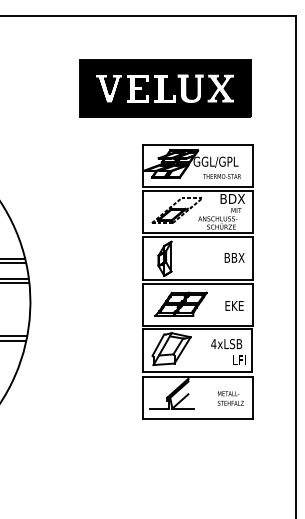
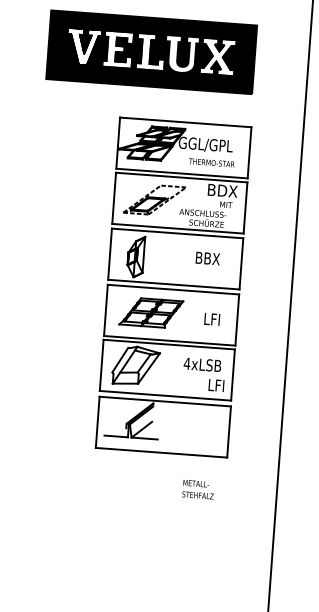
text: (234, 257) -> (207, 258), moved
text: (234, 305) -> (215, 319), EKE -> LFI
text: (230, 398) -> (198, 489), moved

